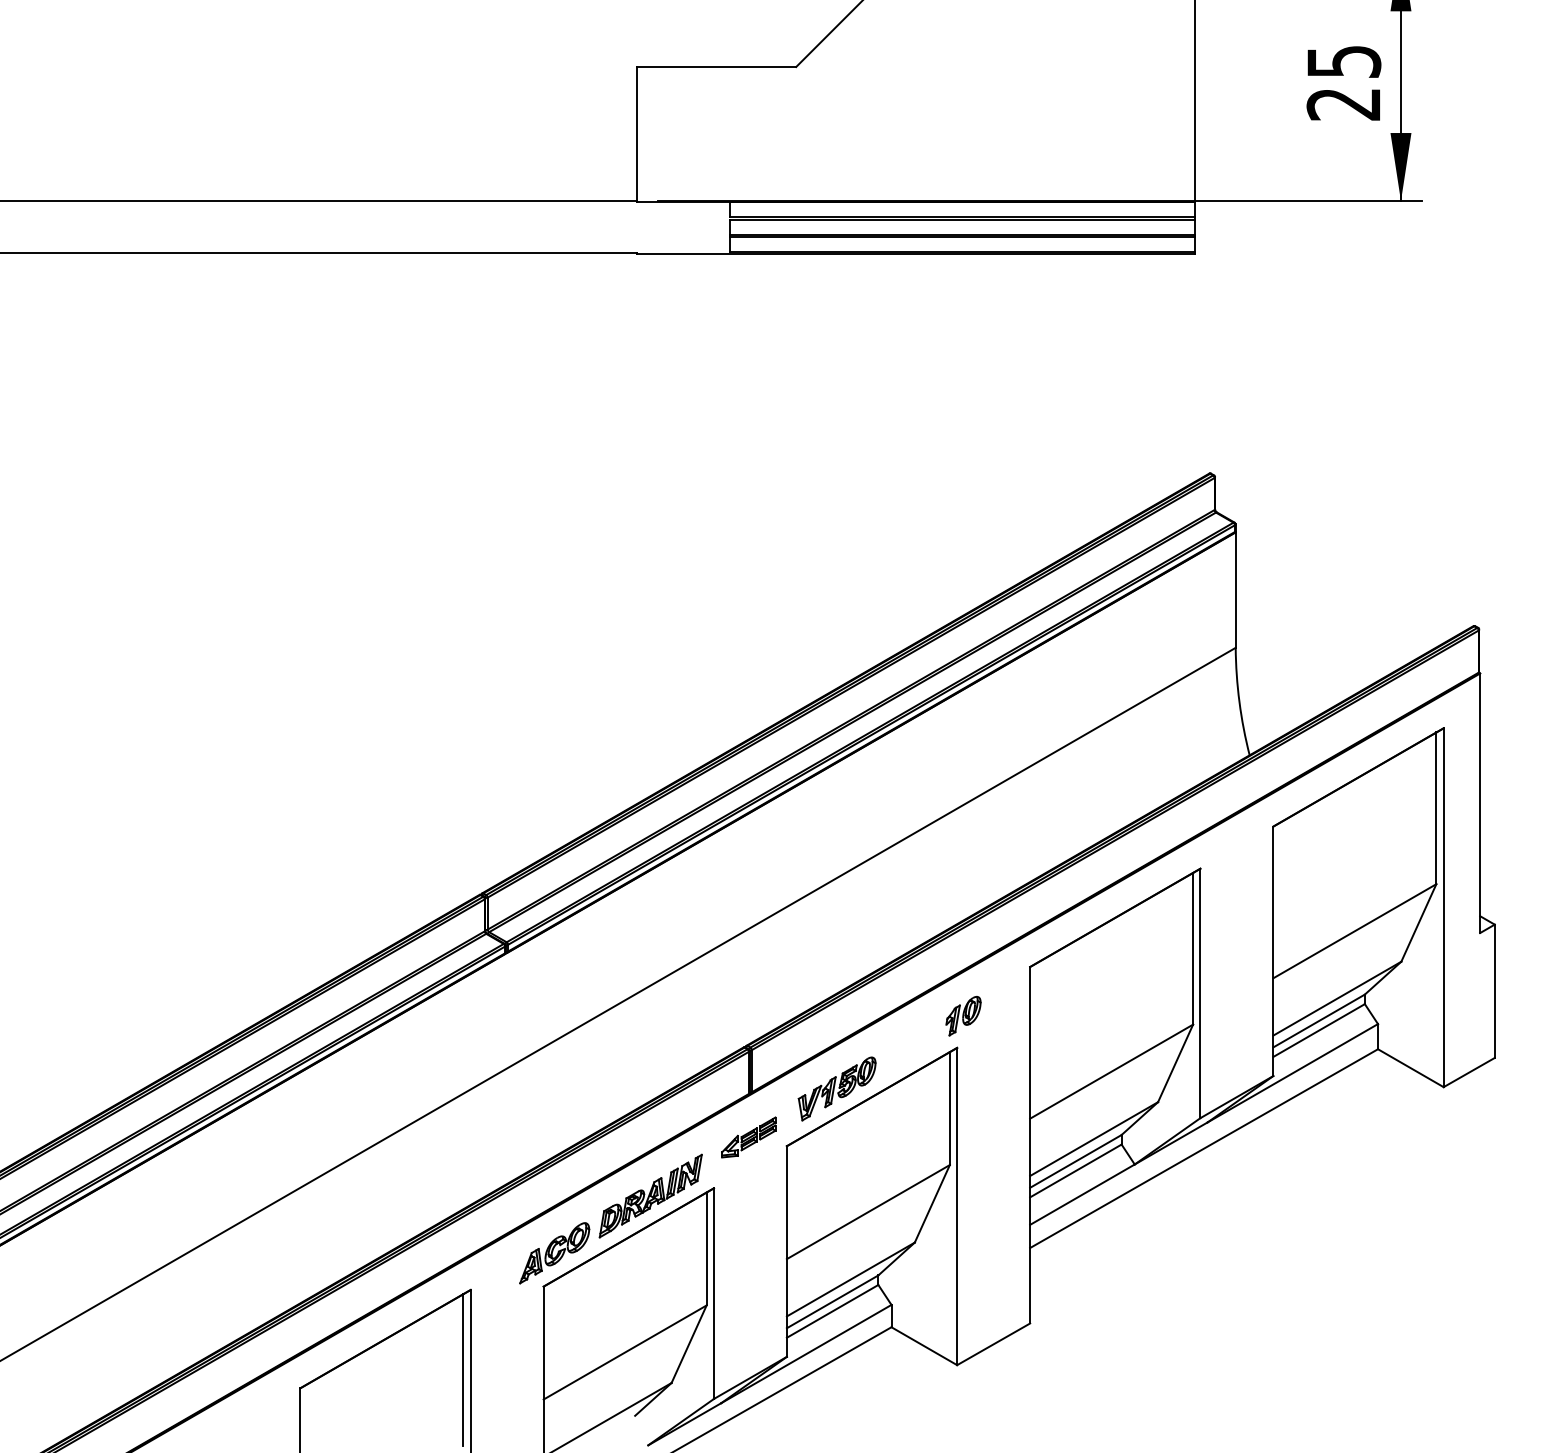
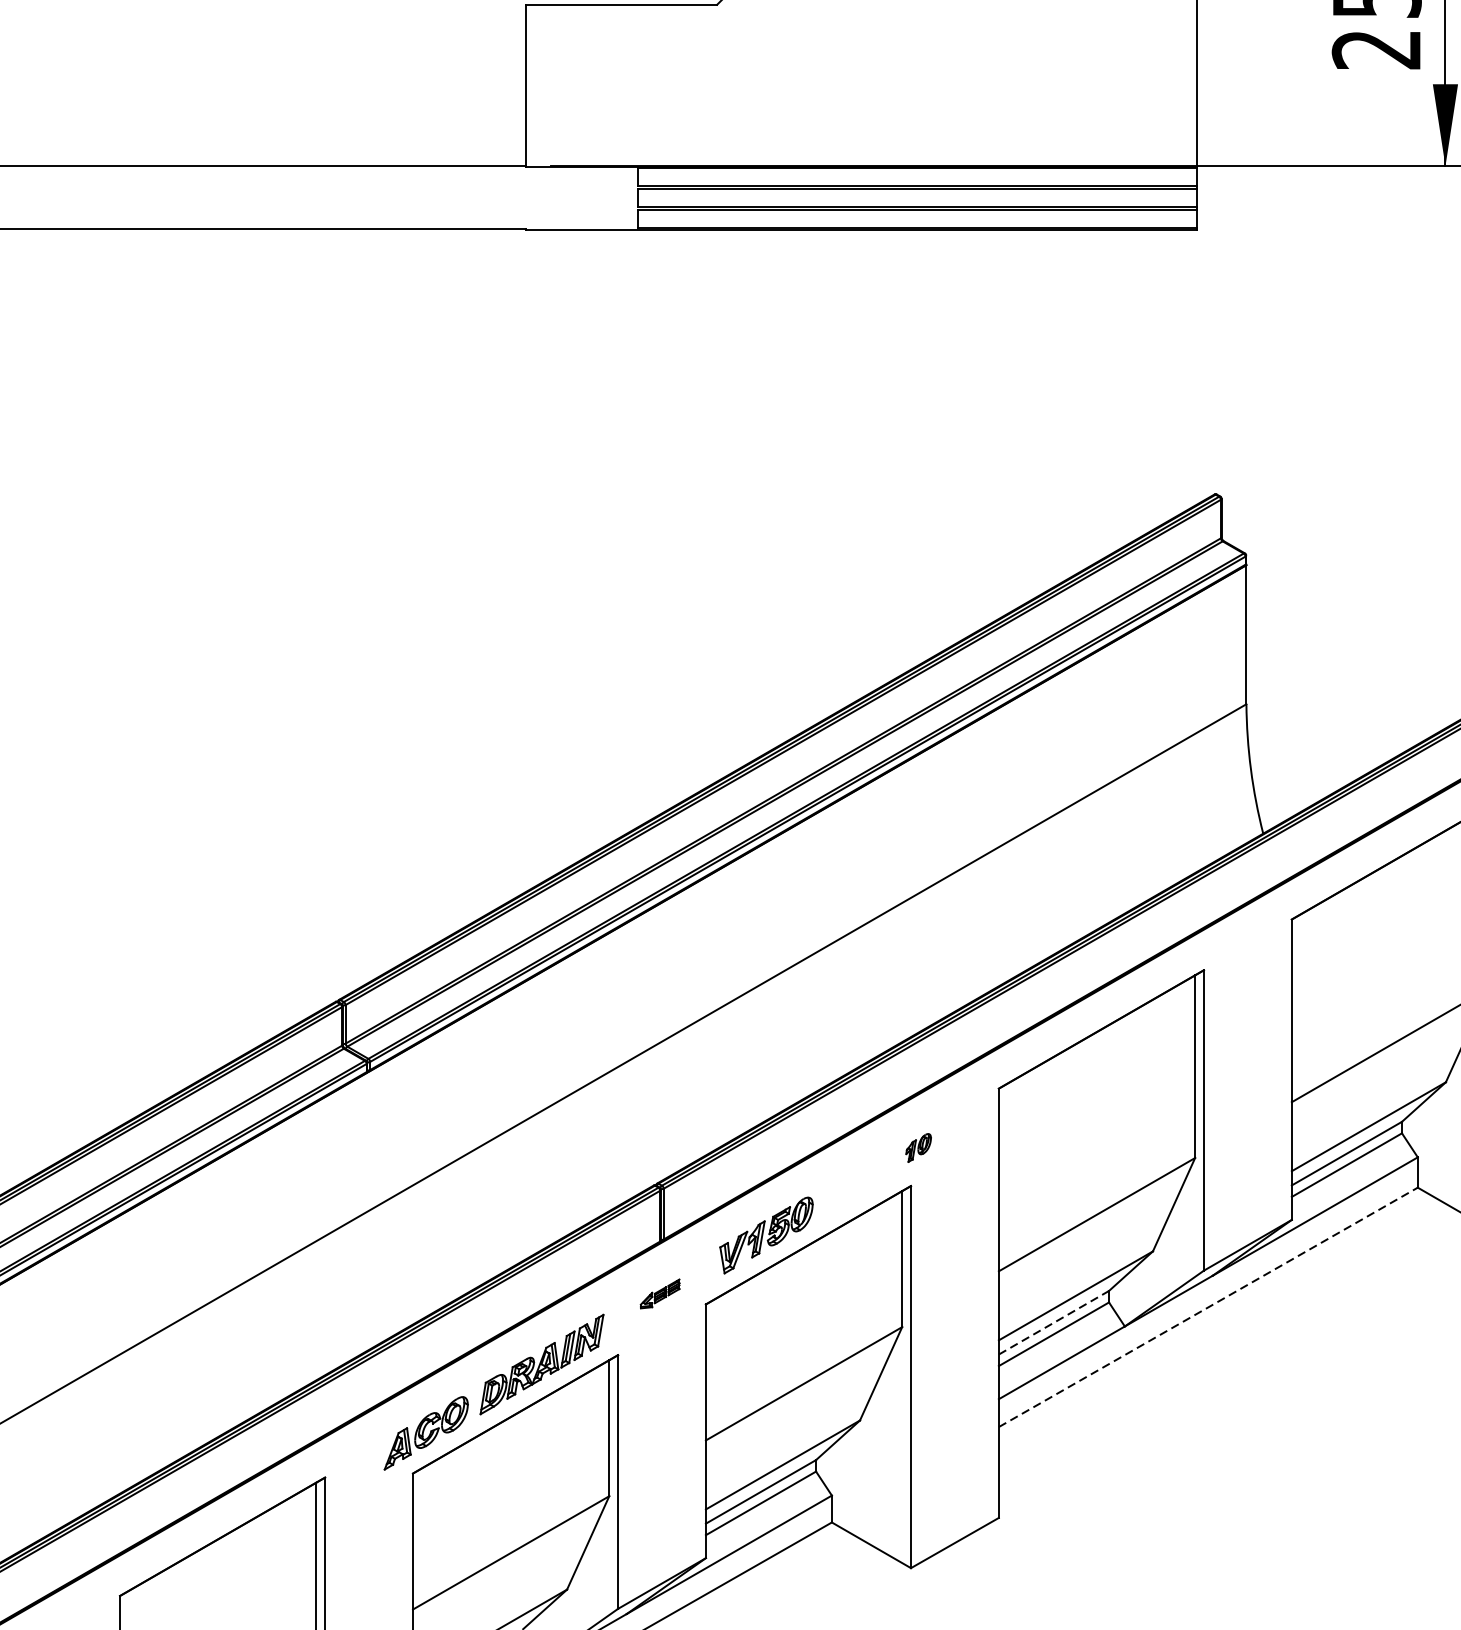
part: (963, 1016) -> (918, 1148), size x0.6
part: (748, 1137) -> (659, 1293), size x0.6
line: (1204, 1148) -> (1208, 1307), solid -> dashed
line: (1075, 1161) -> (1053, 1322), solid -> dashed

